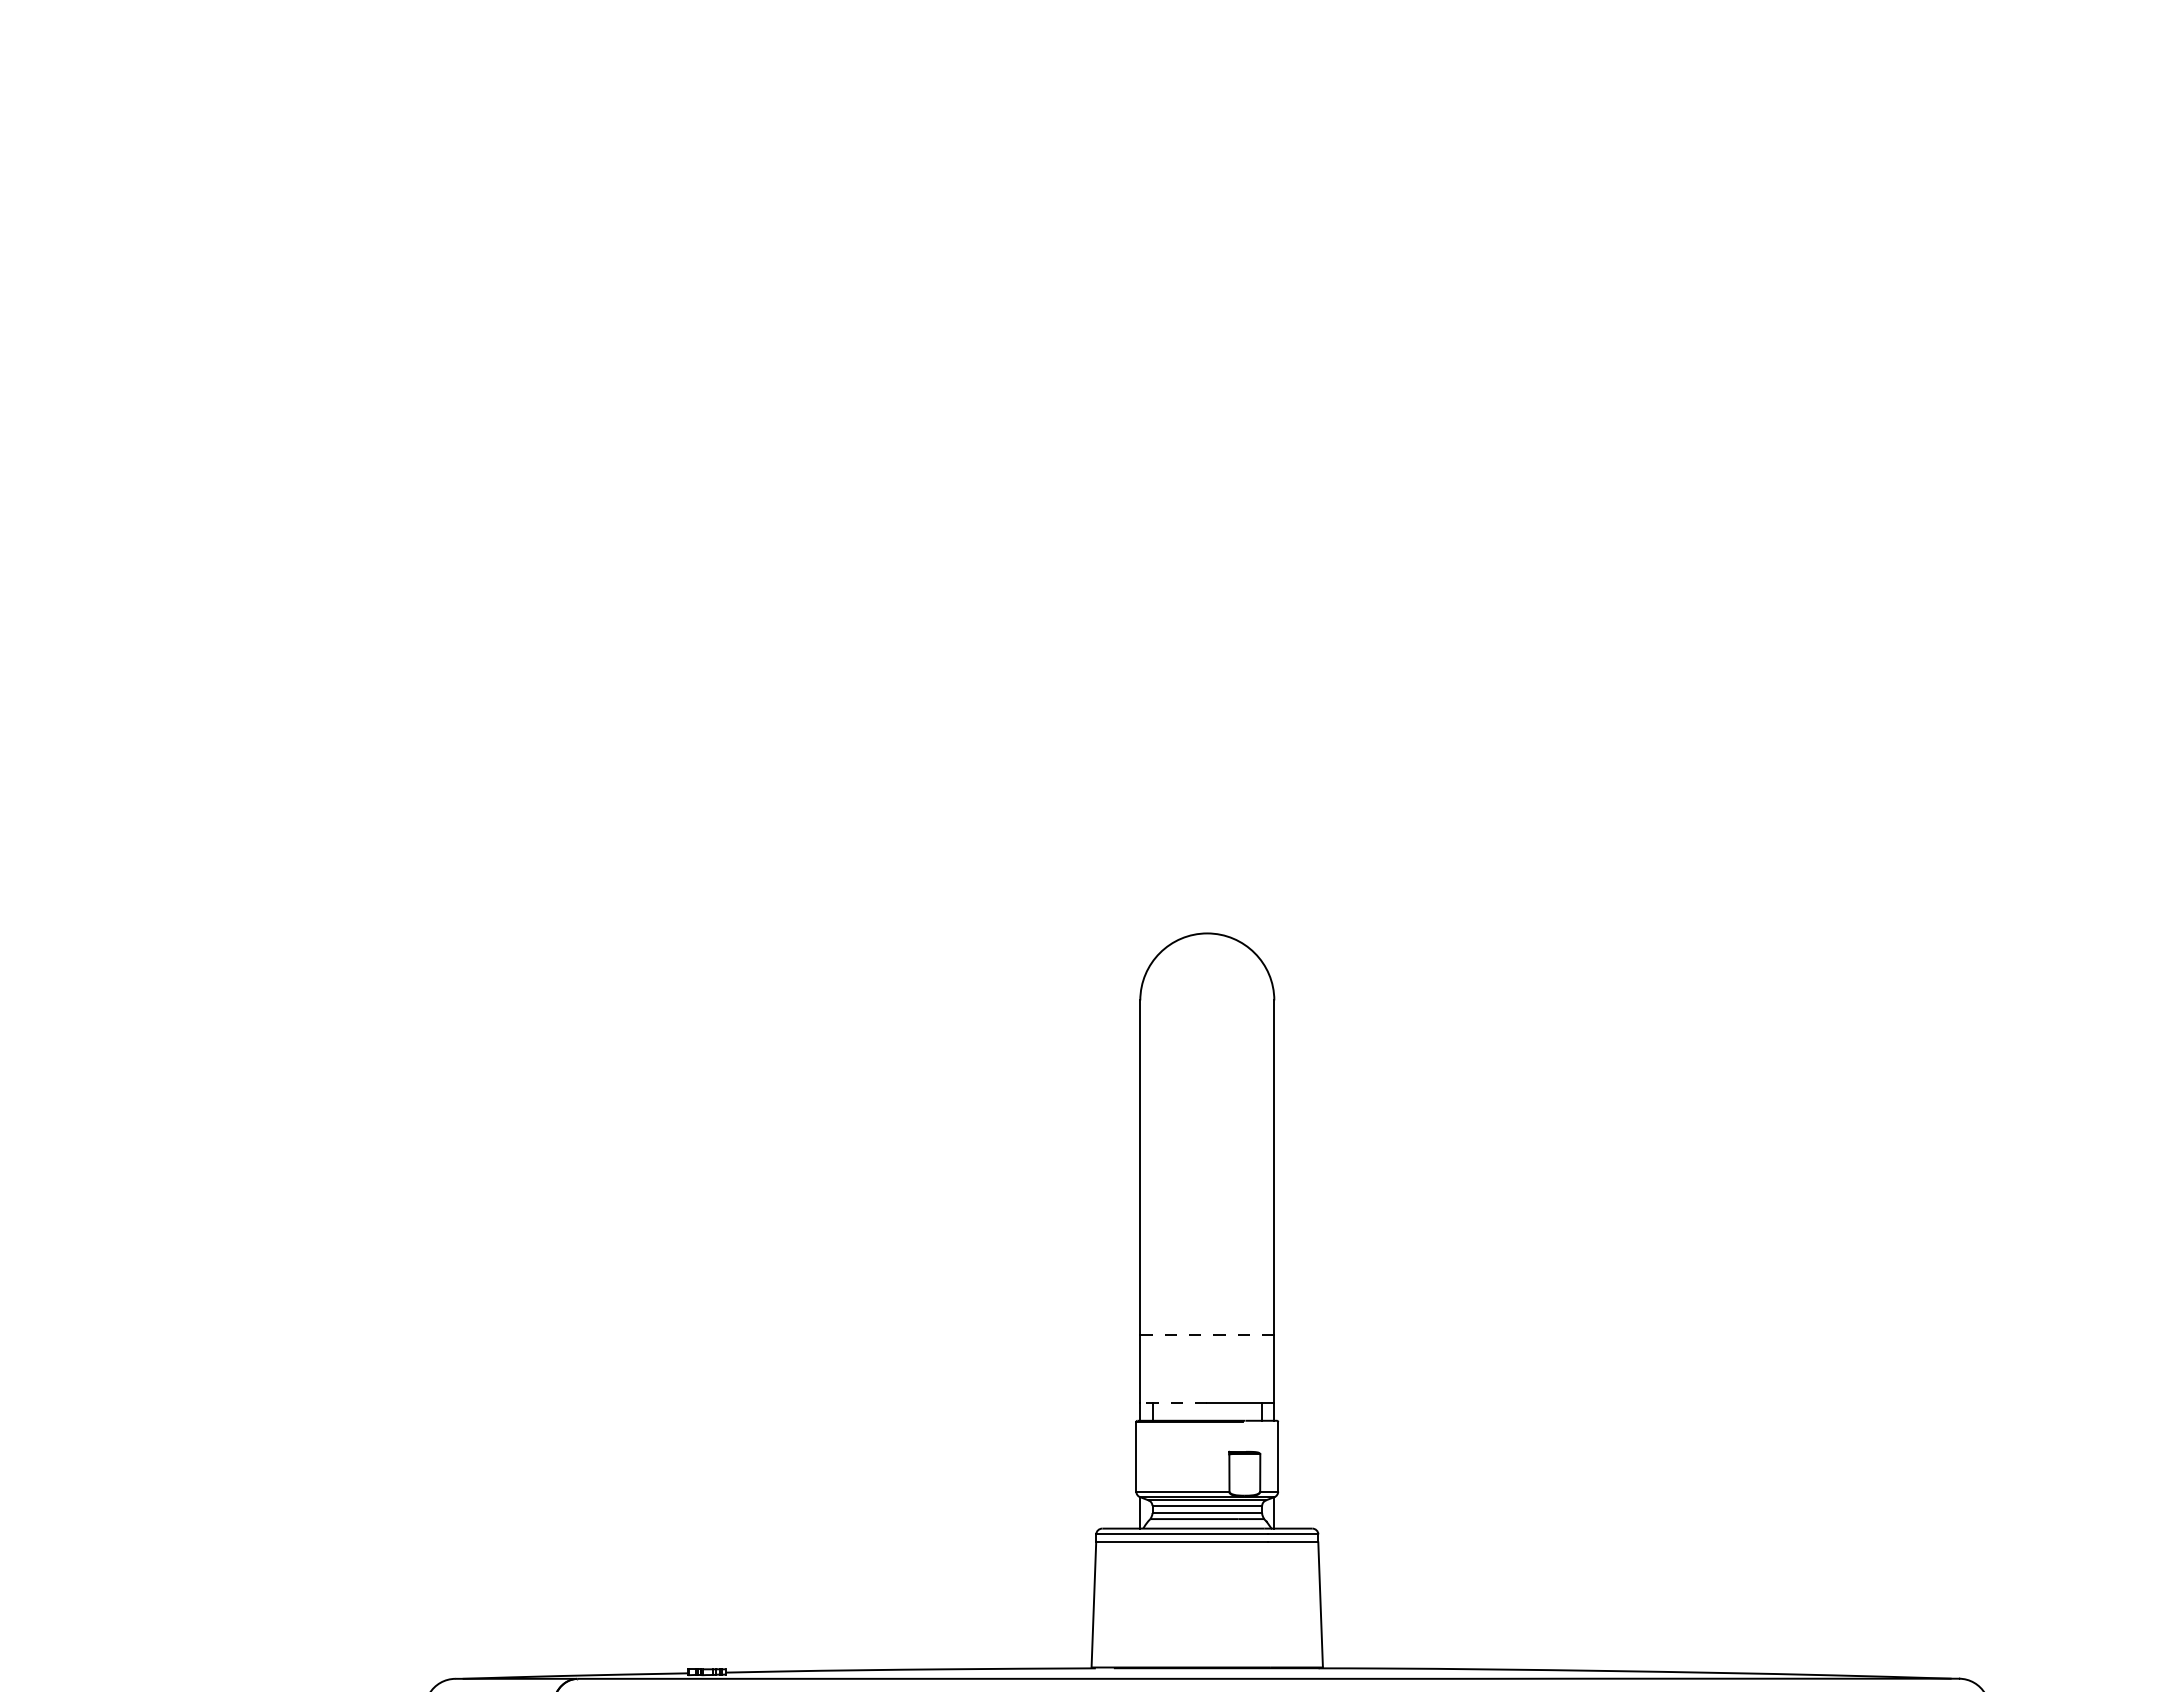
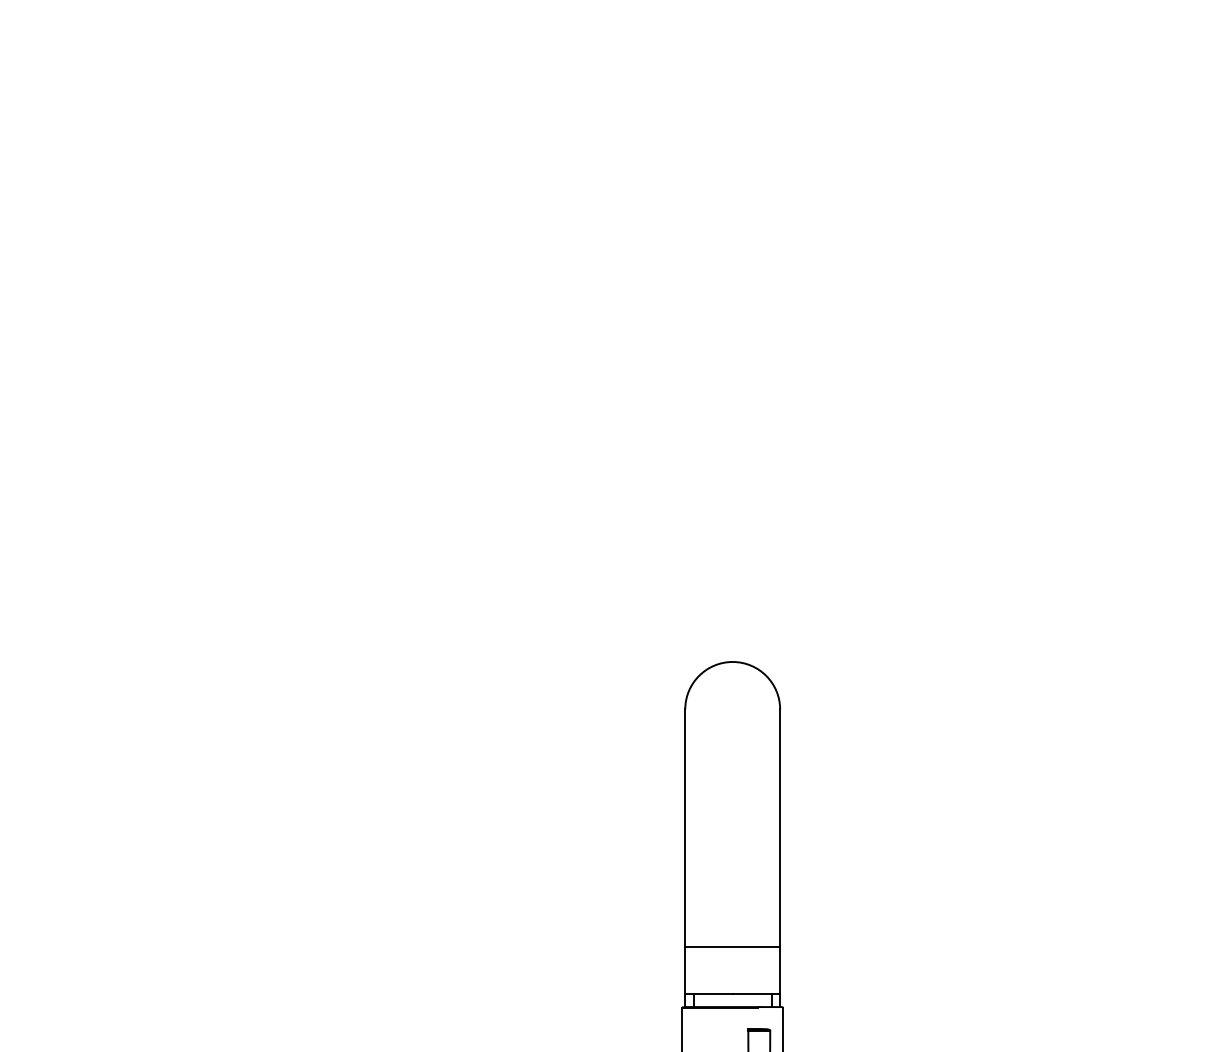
line: (1207, 1335) -> (732, 946), dashed -> solid
line: (1173, 1402) -> (708, 994), dashed -> solid

